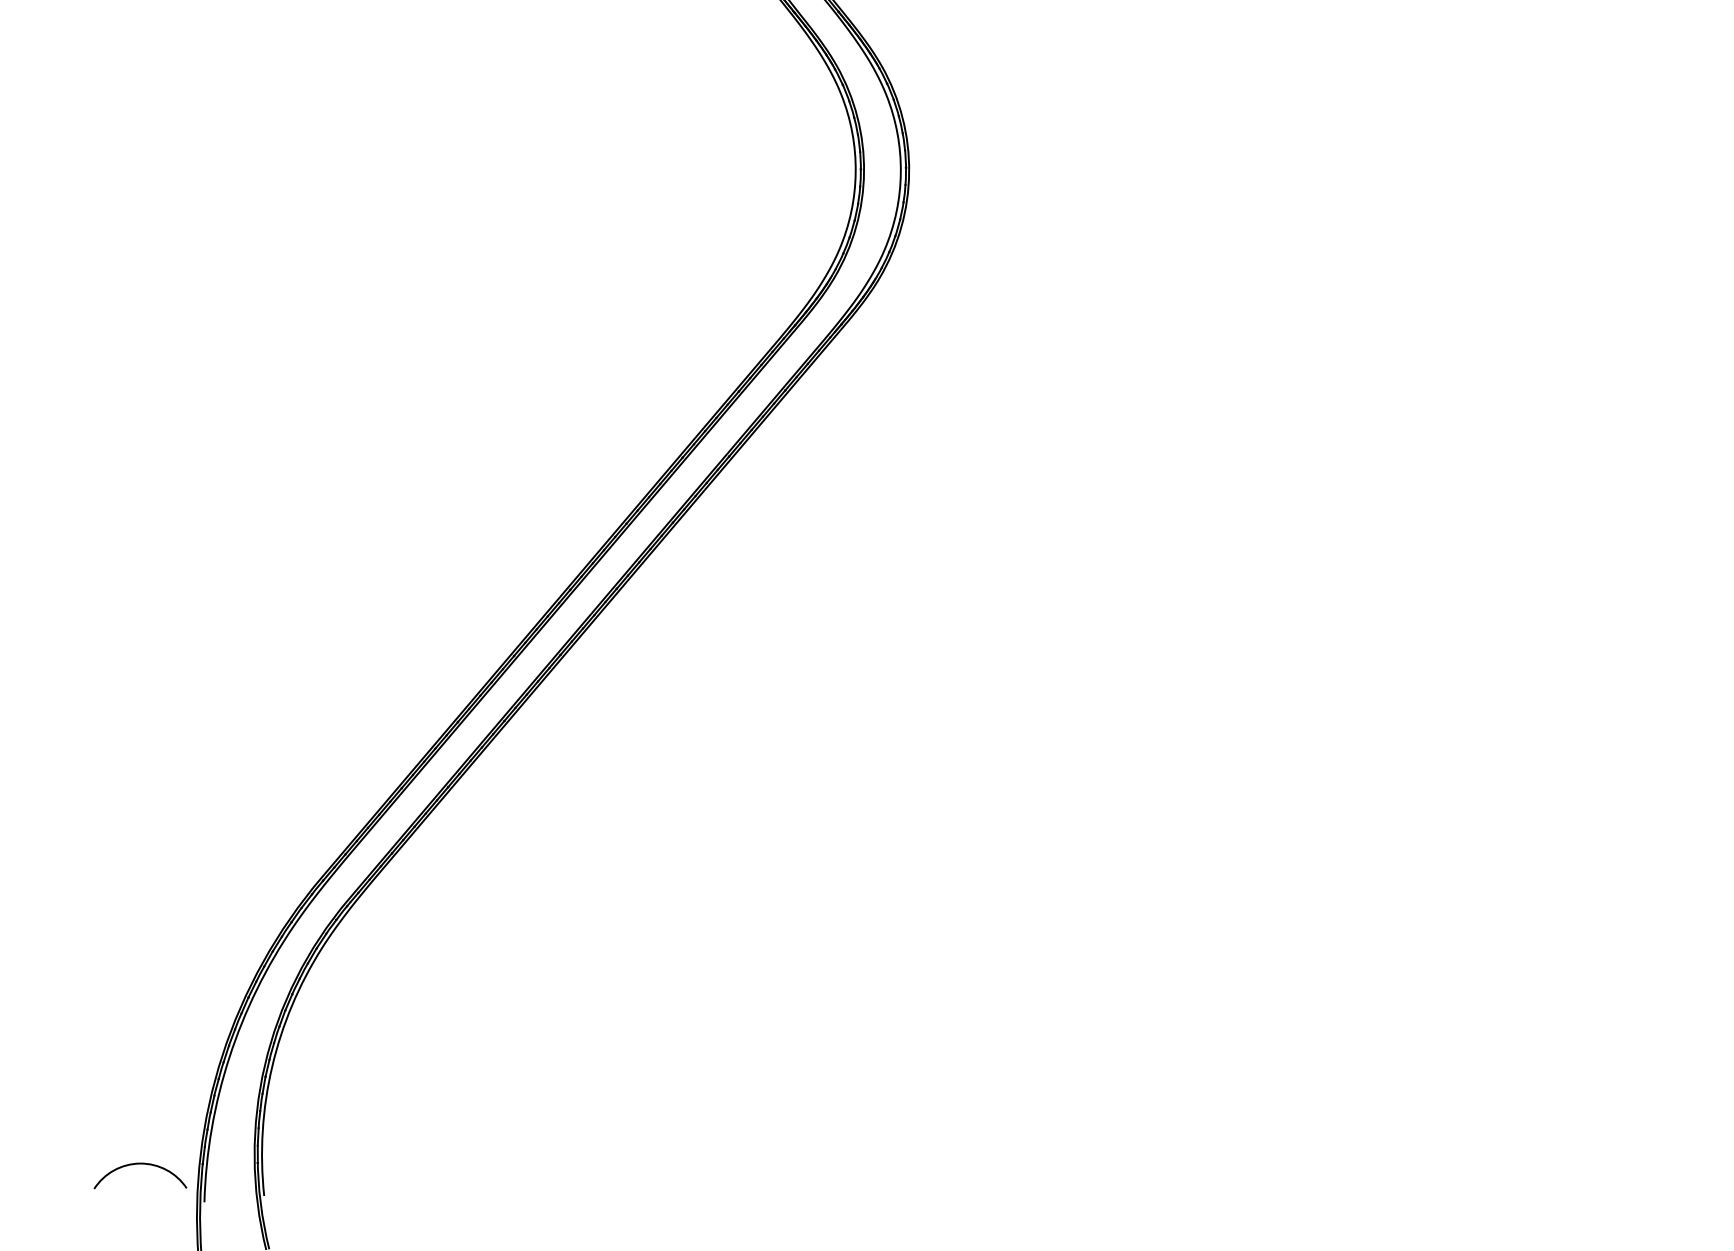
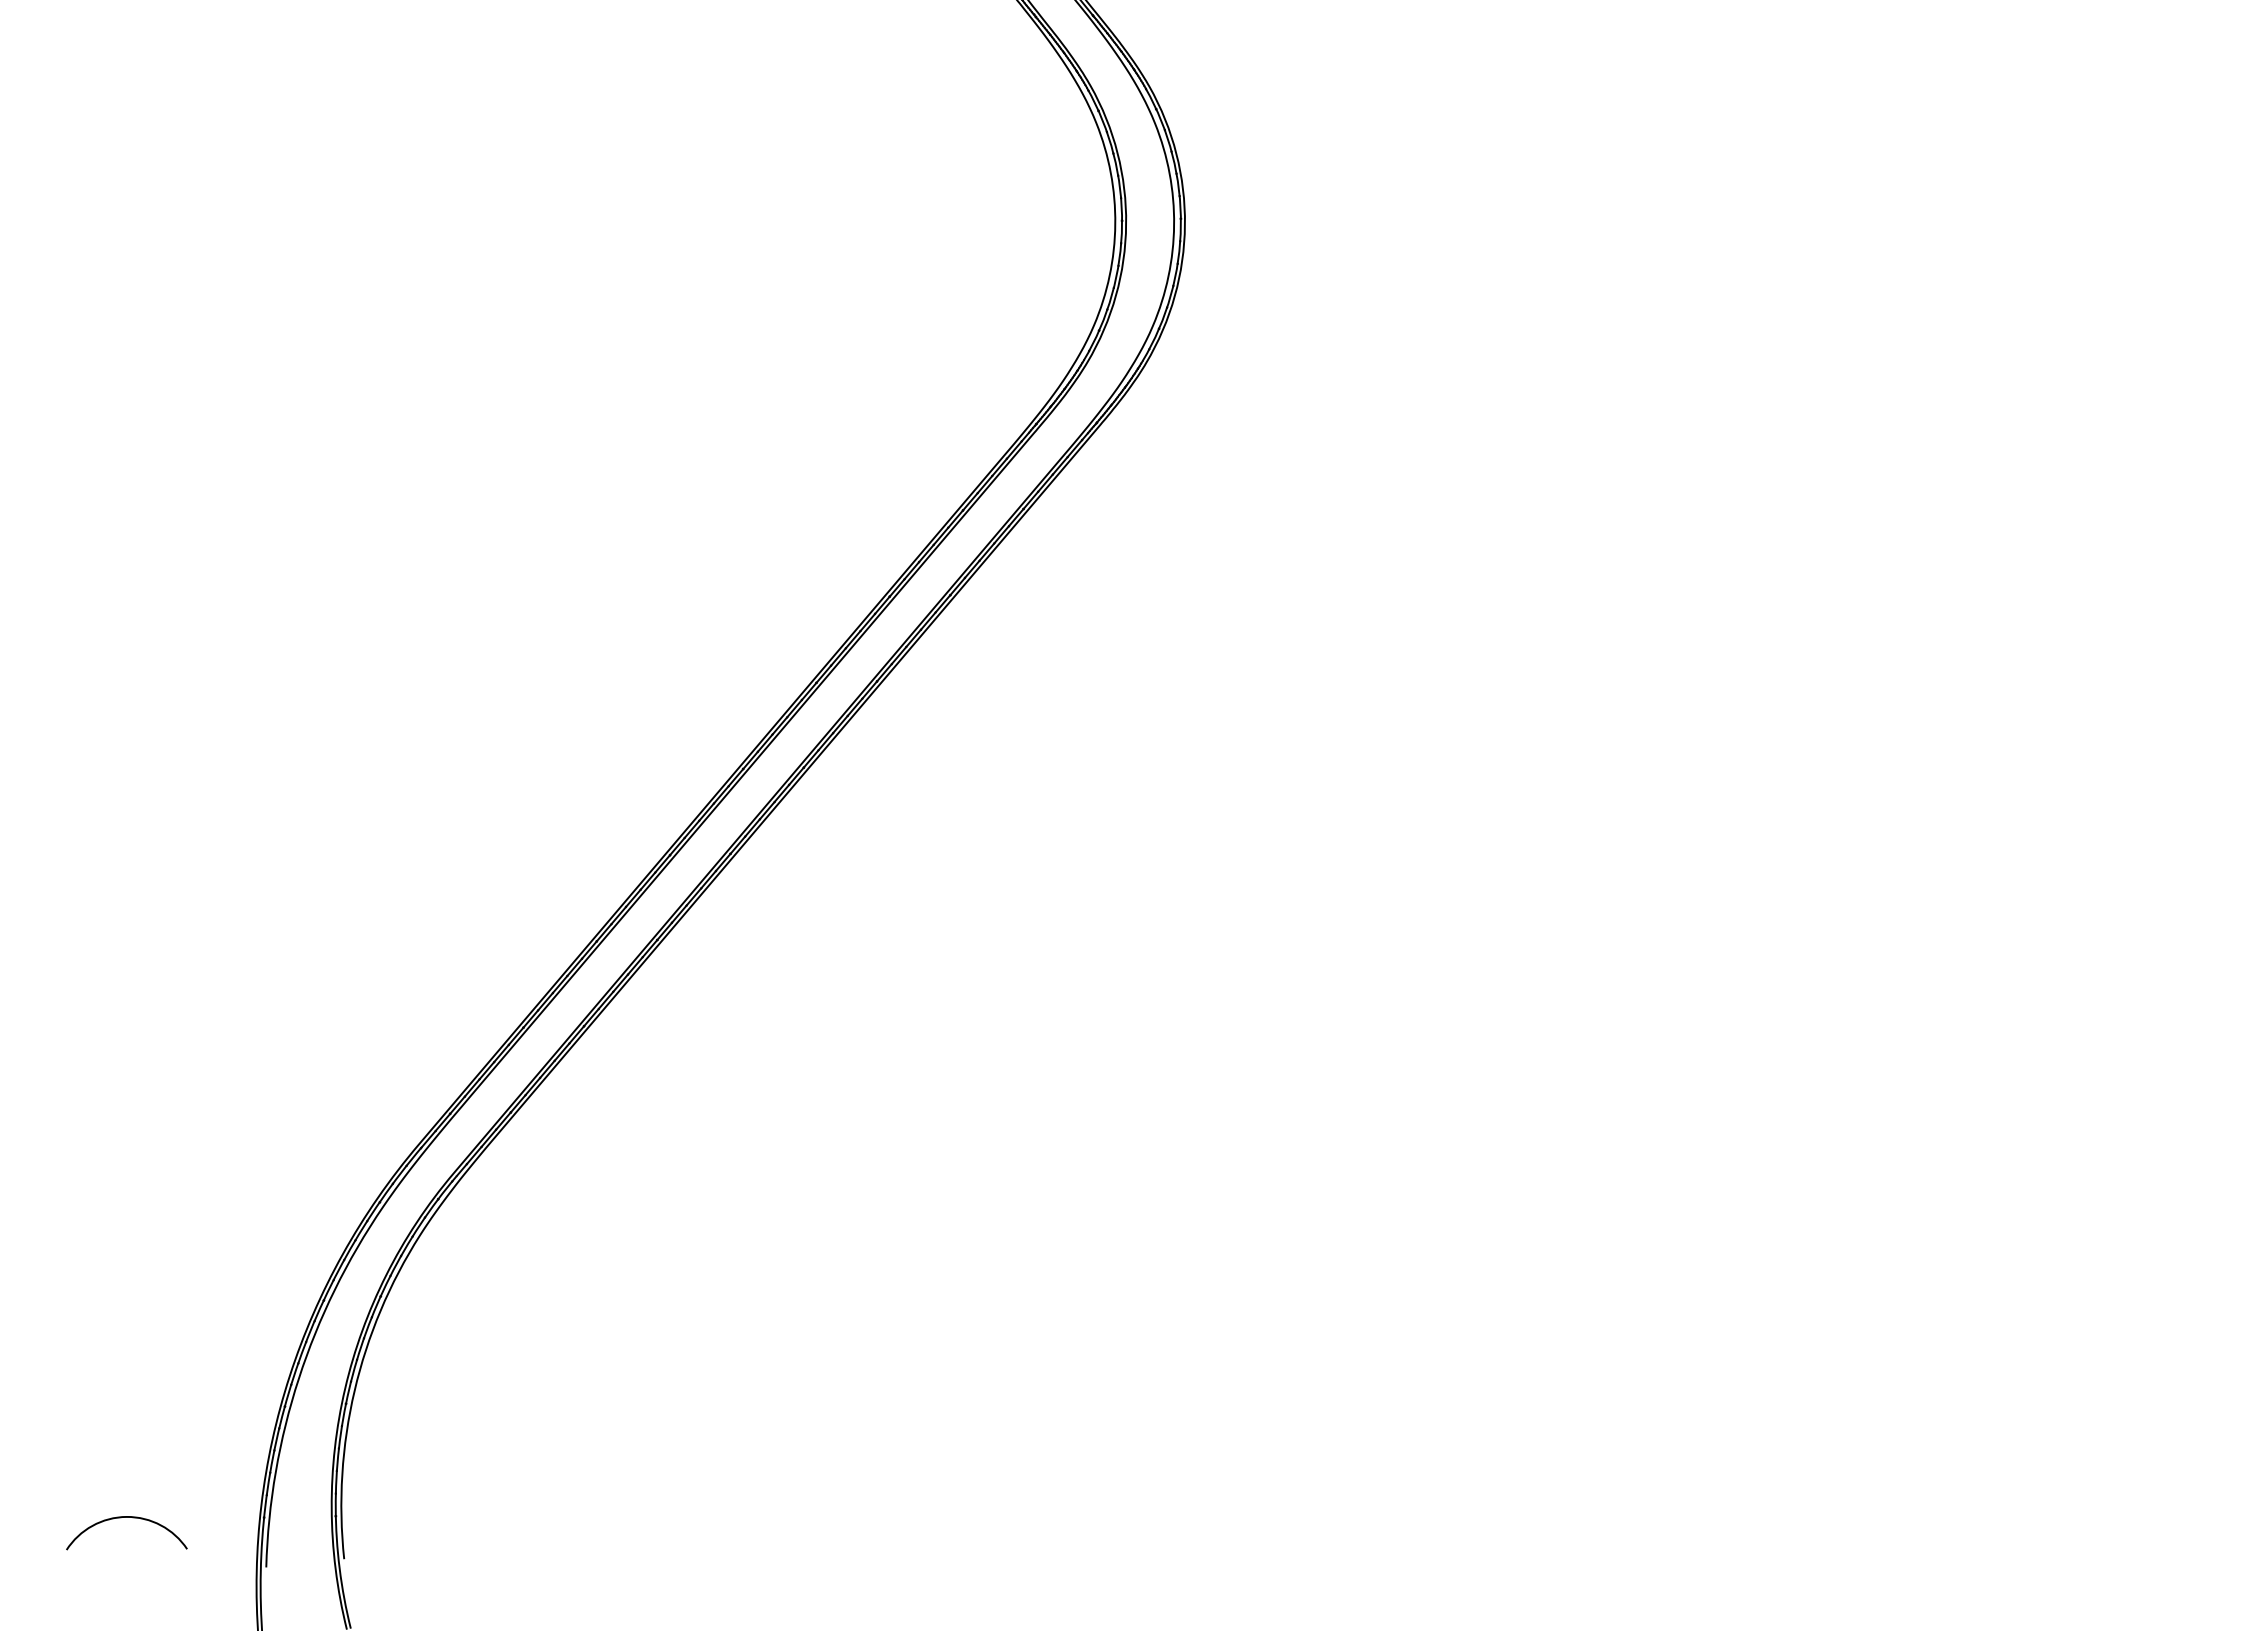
curve: (136, 1164) -> (121, 1518), moved

